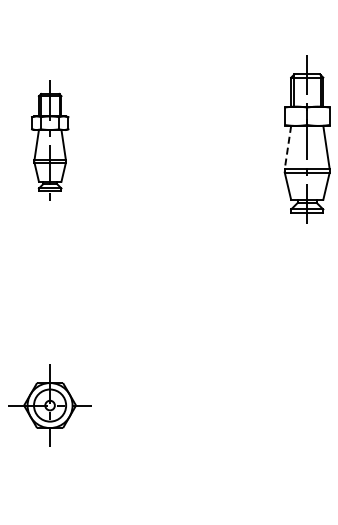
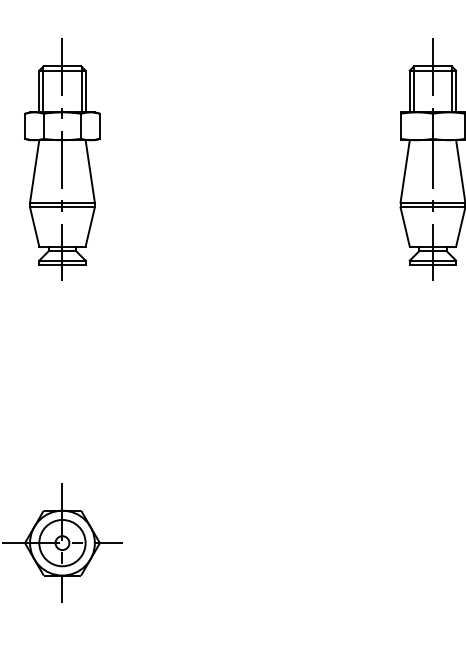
part: (50, 139) -> (63, 159), size x1.43
line: (287, 147) -> (404, 171), dashed -> solid

